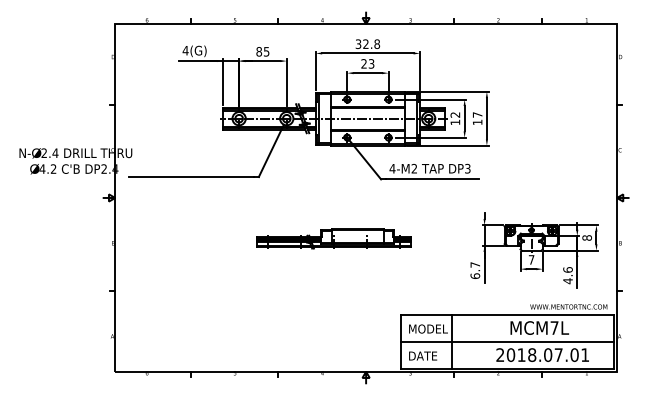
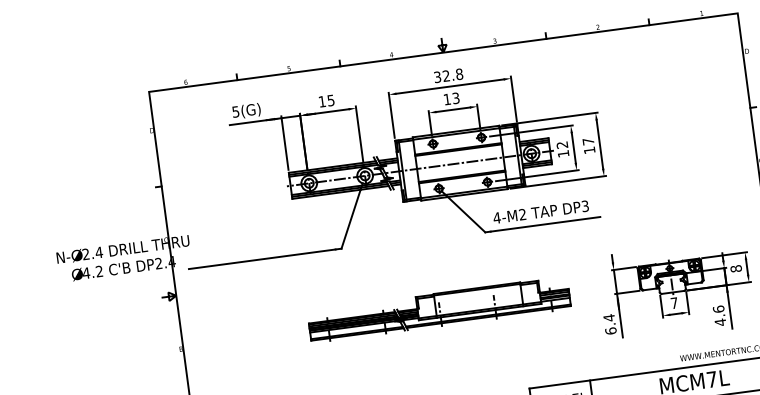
text: (185, 50) -> (235, 111), 4(G) -> 5(G)
text: (259, 51) -> (322, 101), 85 -> 15
text: (363, 63) -> (446, 99), 23 -> 13
part: (333, 238) -> (438, 309), size x1.43
text: (474, 265) -> (608, 318), 6.7 -> 6.4

